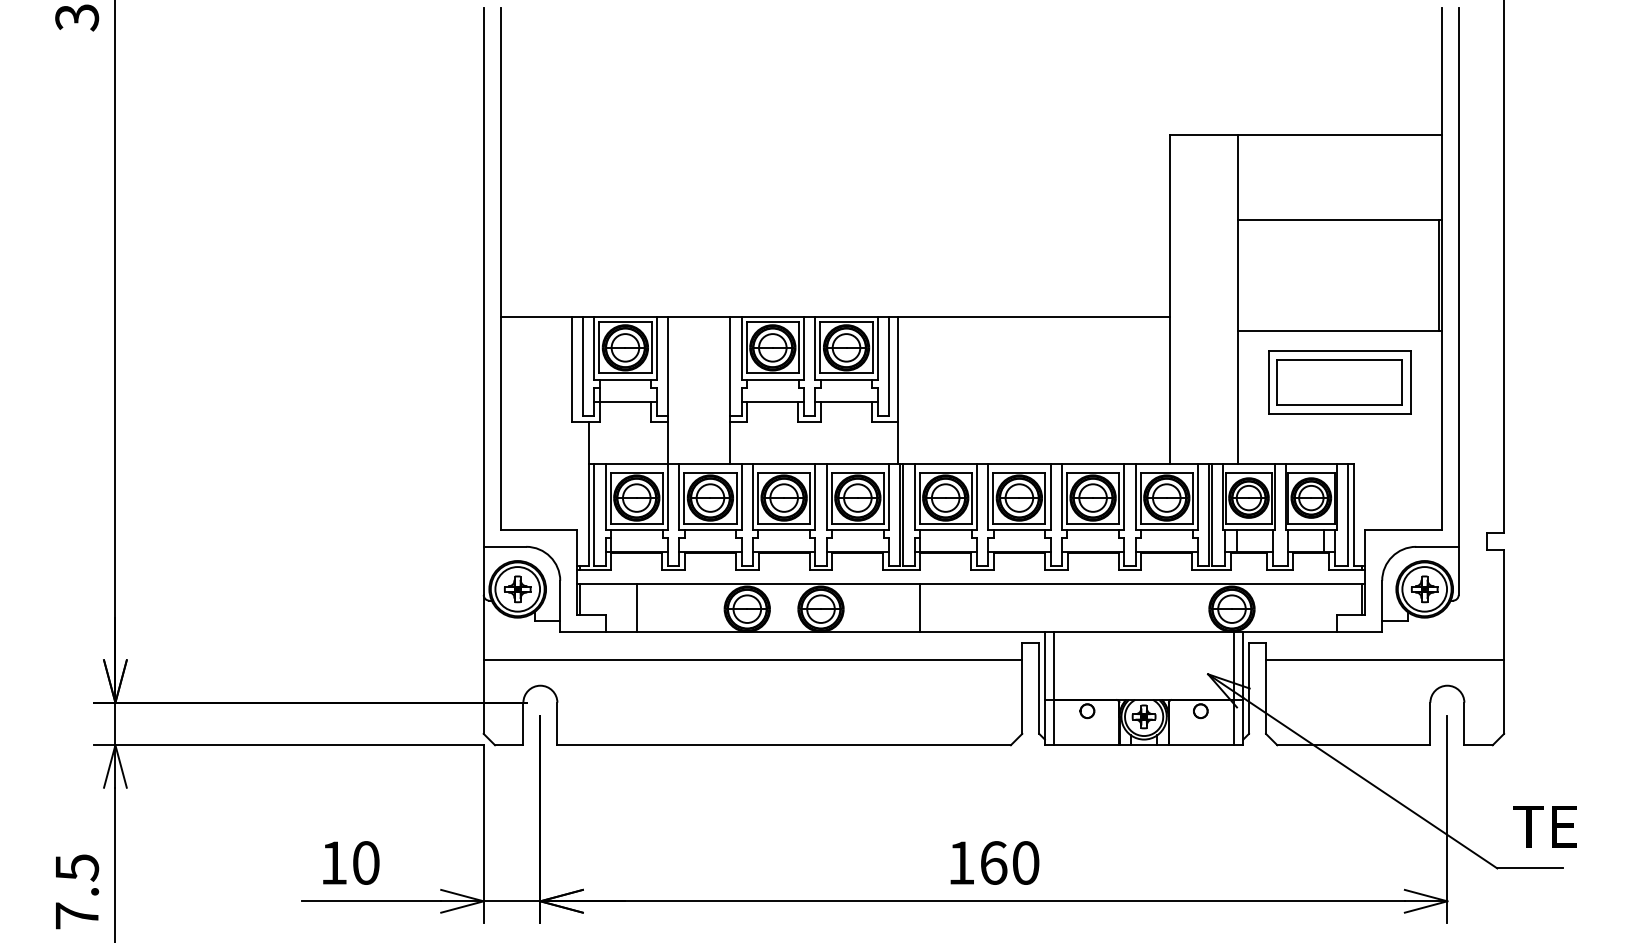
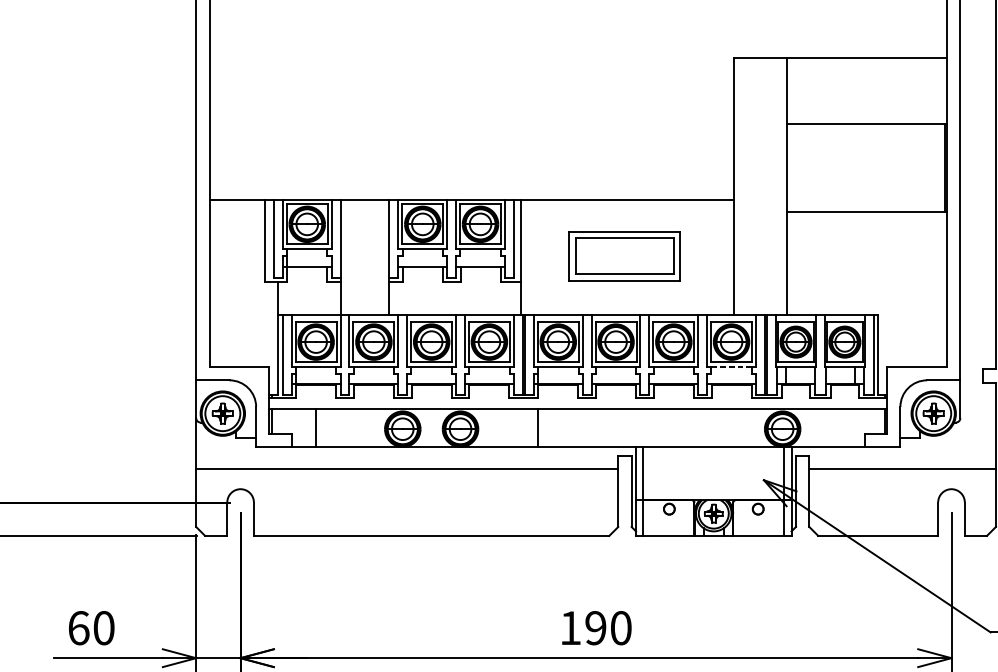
part: (1339, 382) -> (624, 256), moved
line: (1166, 529) -> (731, 366), solid -> dashed
text: (334, 862) -> (79, 627), 10 -> 60
text: (993, 862) -> (595, 627), 160 -> 190

